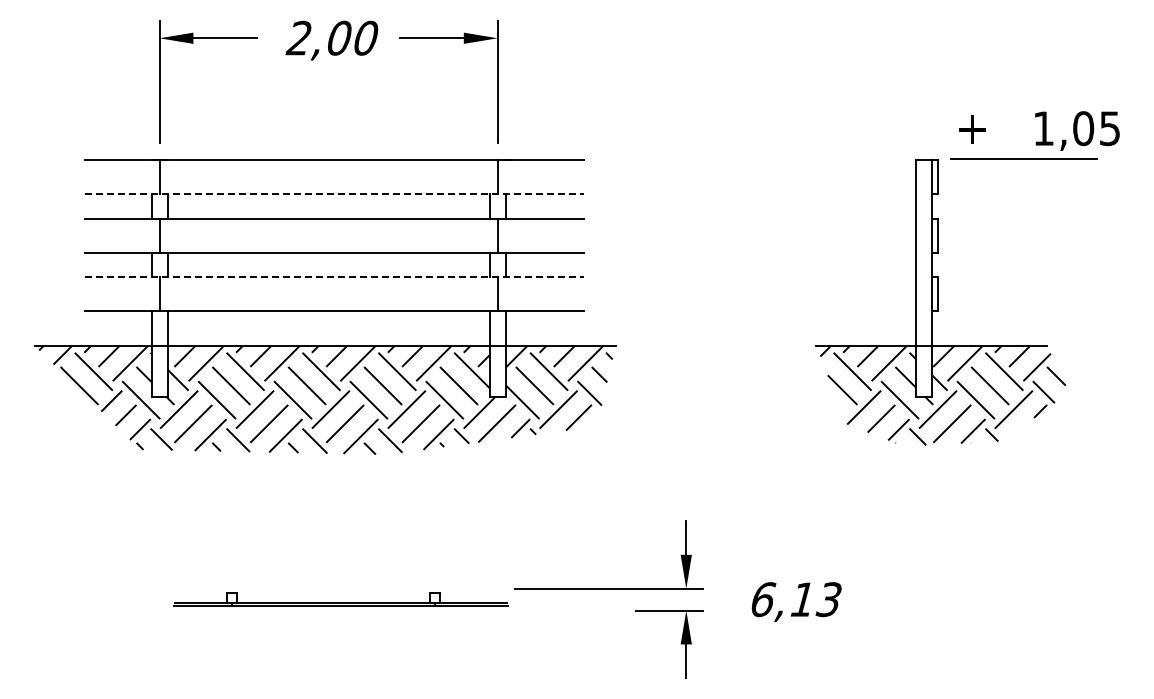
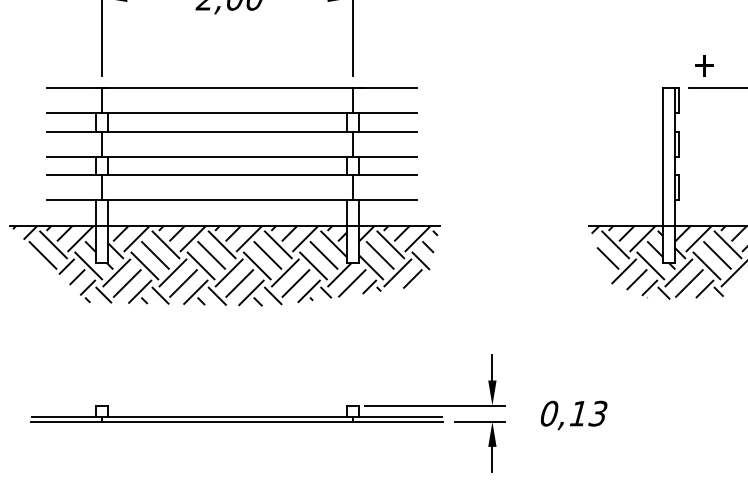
line: (334, 193) -> (231, 112), dashed -> solid
line: (334, 277) -> (231, 175), dashed -> solid
part: (340, 599) -> (236, 413), size x1.67
text: (763, 599) -> (549, 413), 6,13 -> 0,13

